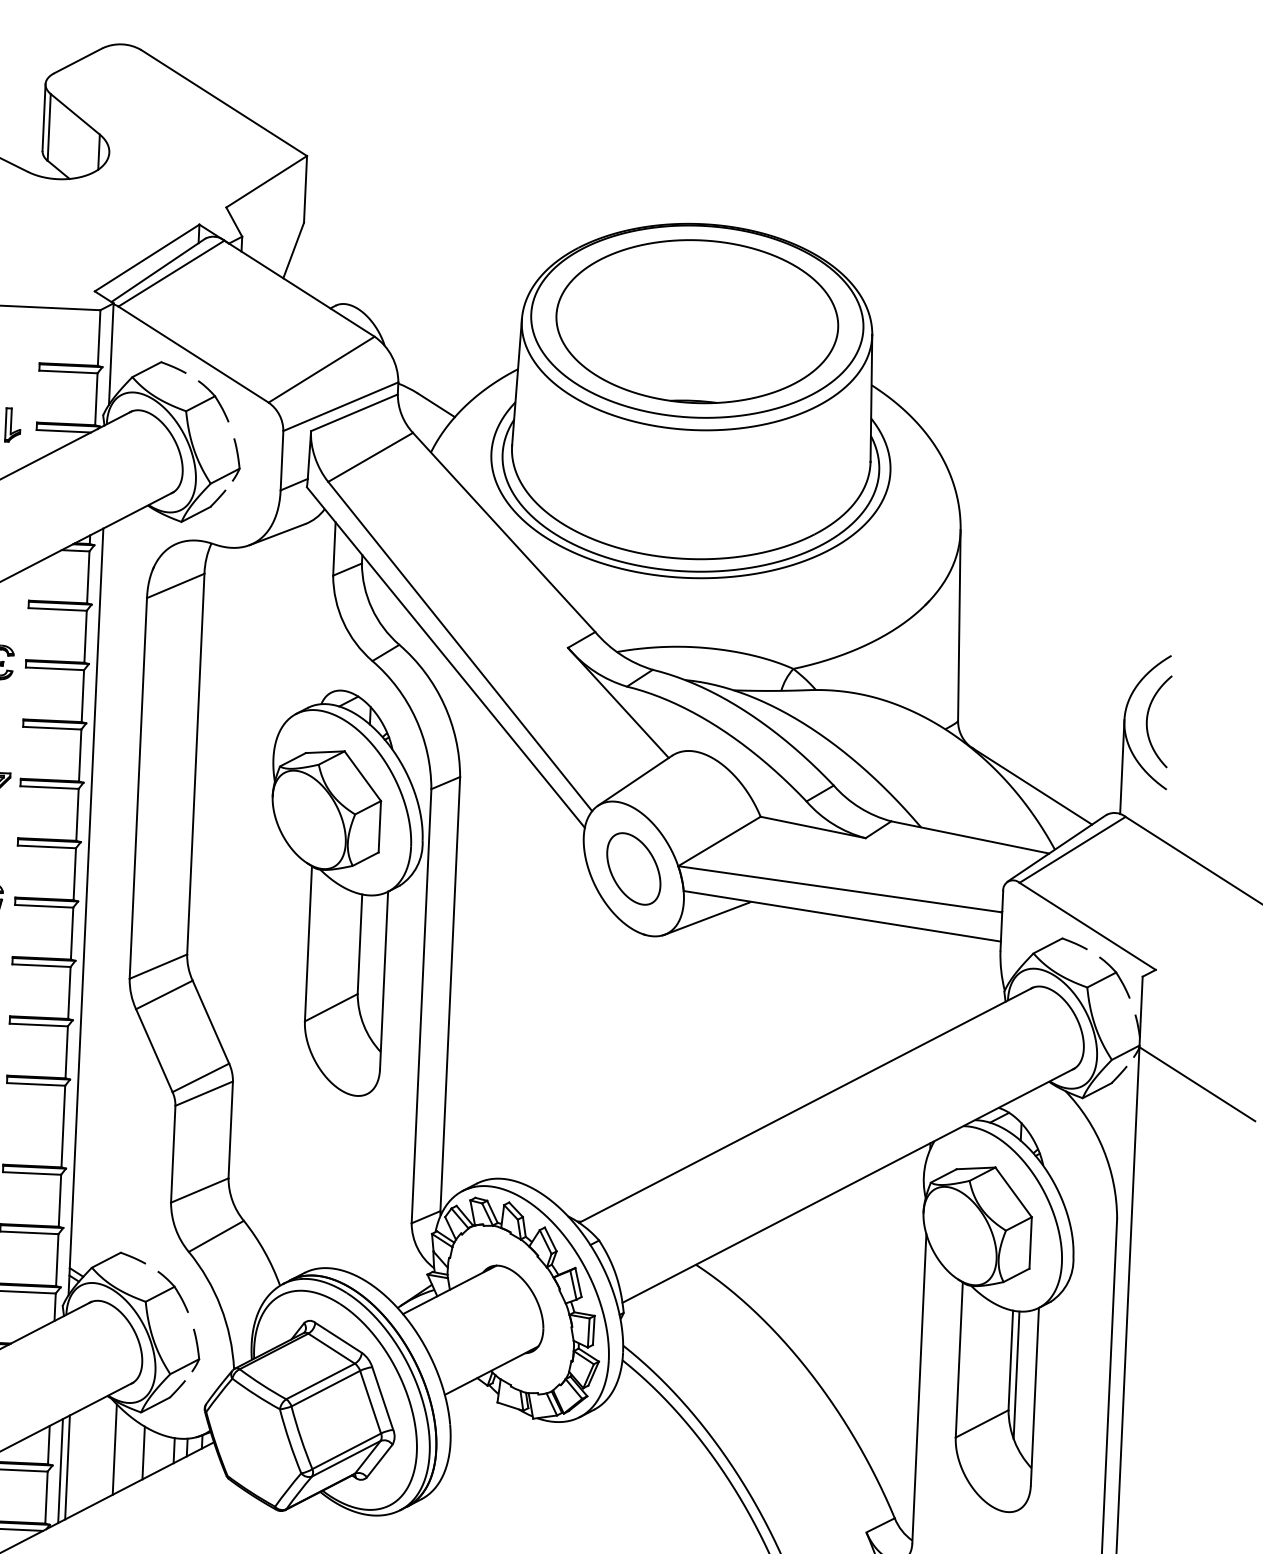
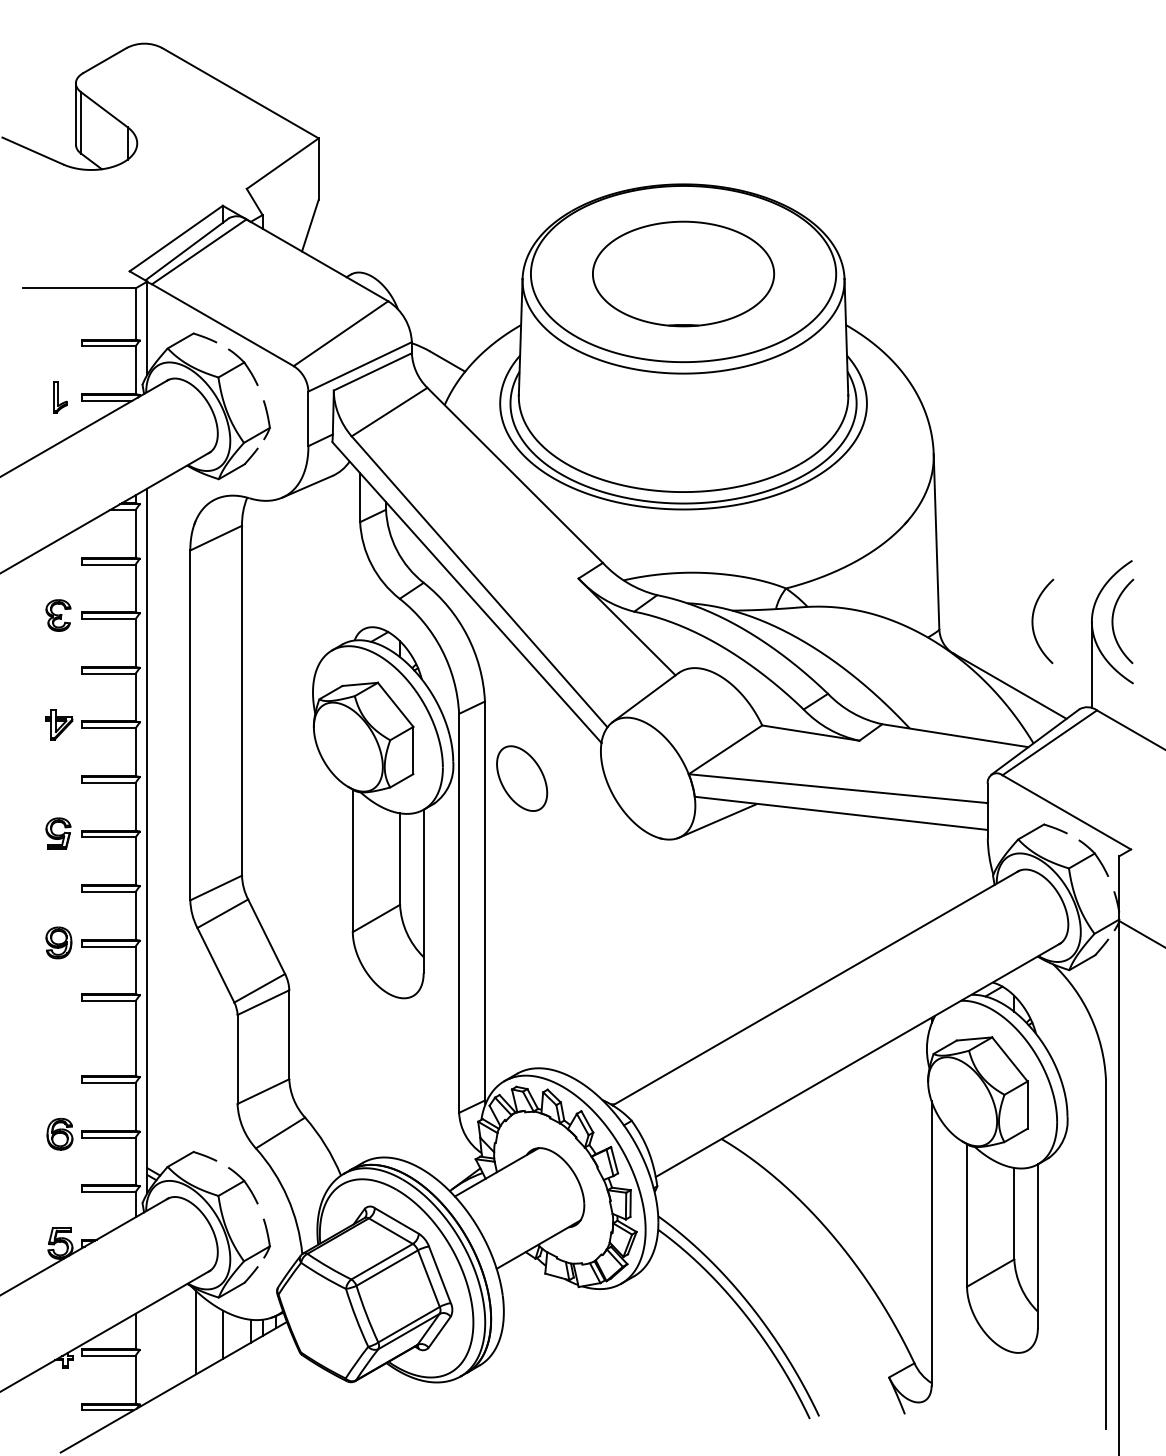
part: (697, 321) -> (683, 273), size x0.7
curve: (1060, 717) -> (1033, 621), added
part: (634, 868) -> (522, 778), moved
line: (1016, 1374) -> (1020, 1226), removed
line: (67, 1466) -> (153, 1350), removed
line: (60, 1470) -> (147, 1354), removed

